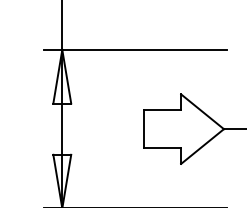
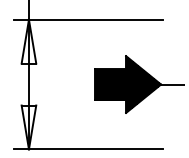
hatch: (183, 128) -> (128, 84), added

